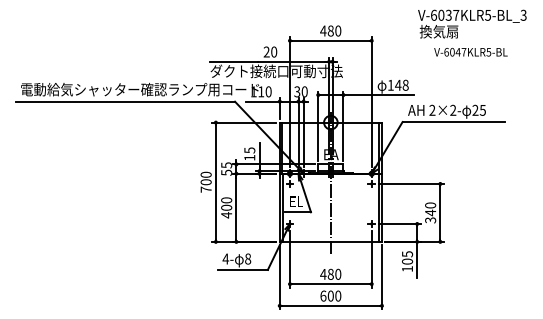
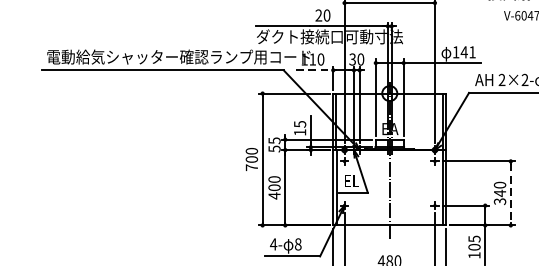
text: (405, 84) -> (472, 51), 148 -> 141
line: (263, 101) -> (315, 70), solid -> dashed
line: (440, 212) -> (510, 192), solid -> dashed

